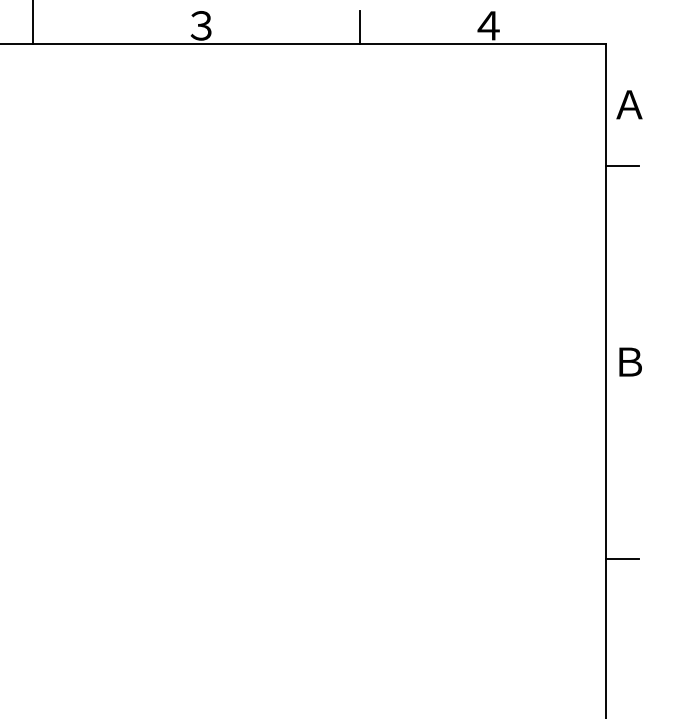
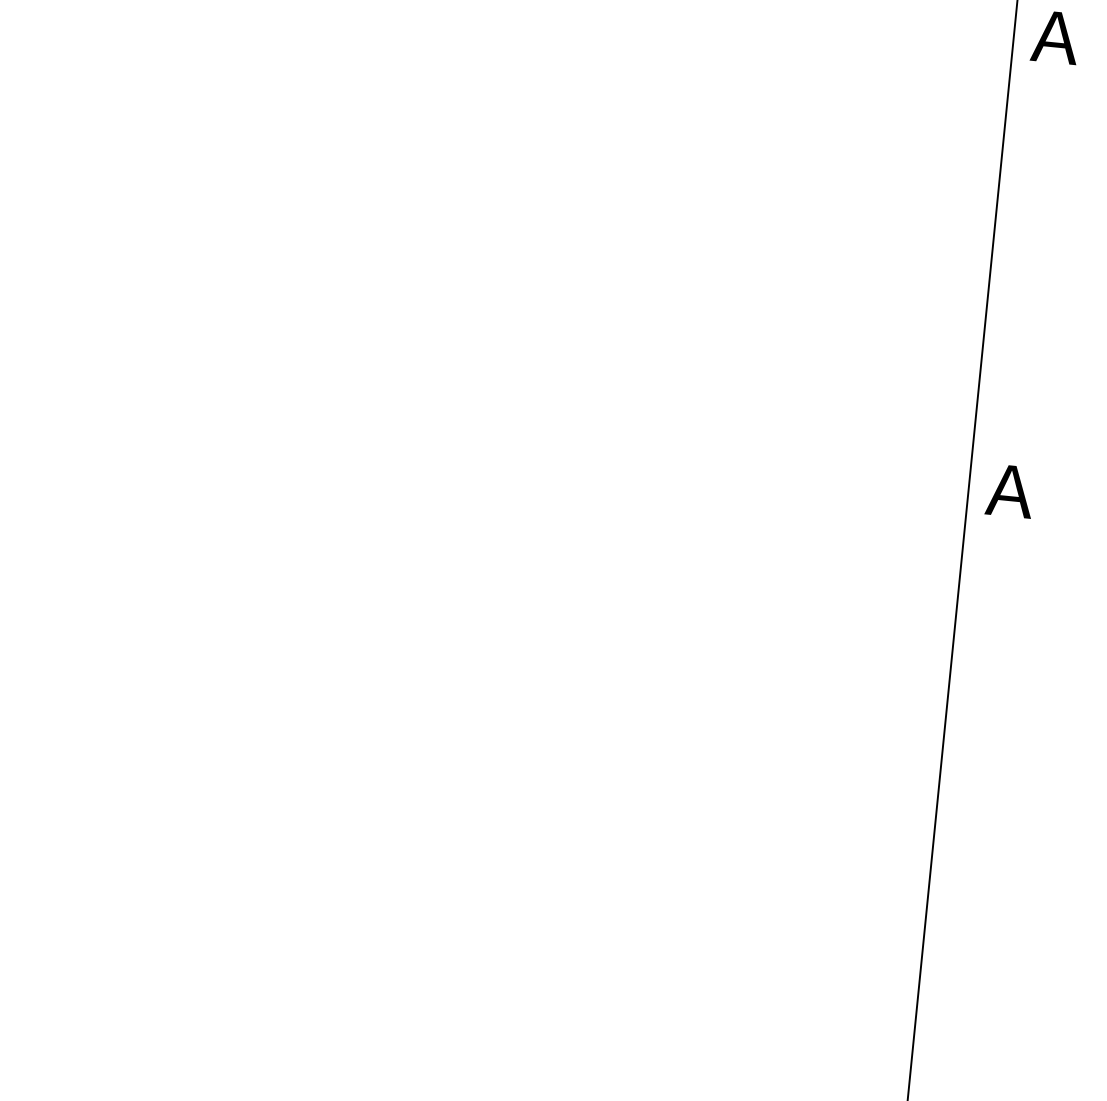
line: (622, 165) -> (1032, 143), removed
text: (629, 361) -> (1010, 490), Ｂ -> Ａ
line: (622, 558) -> (963, 836), removed

